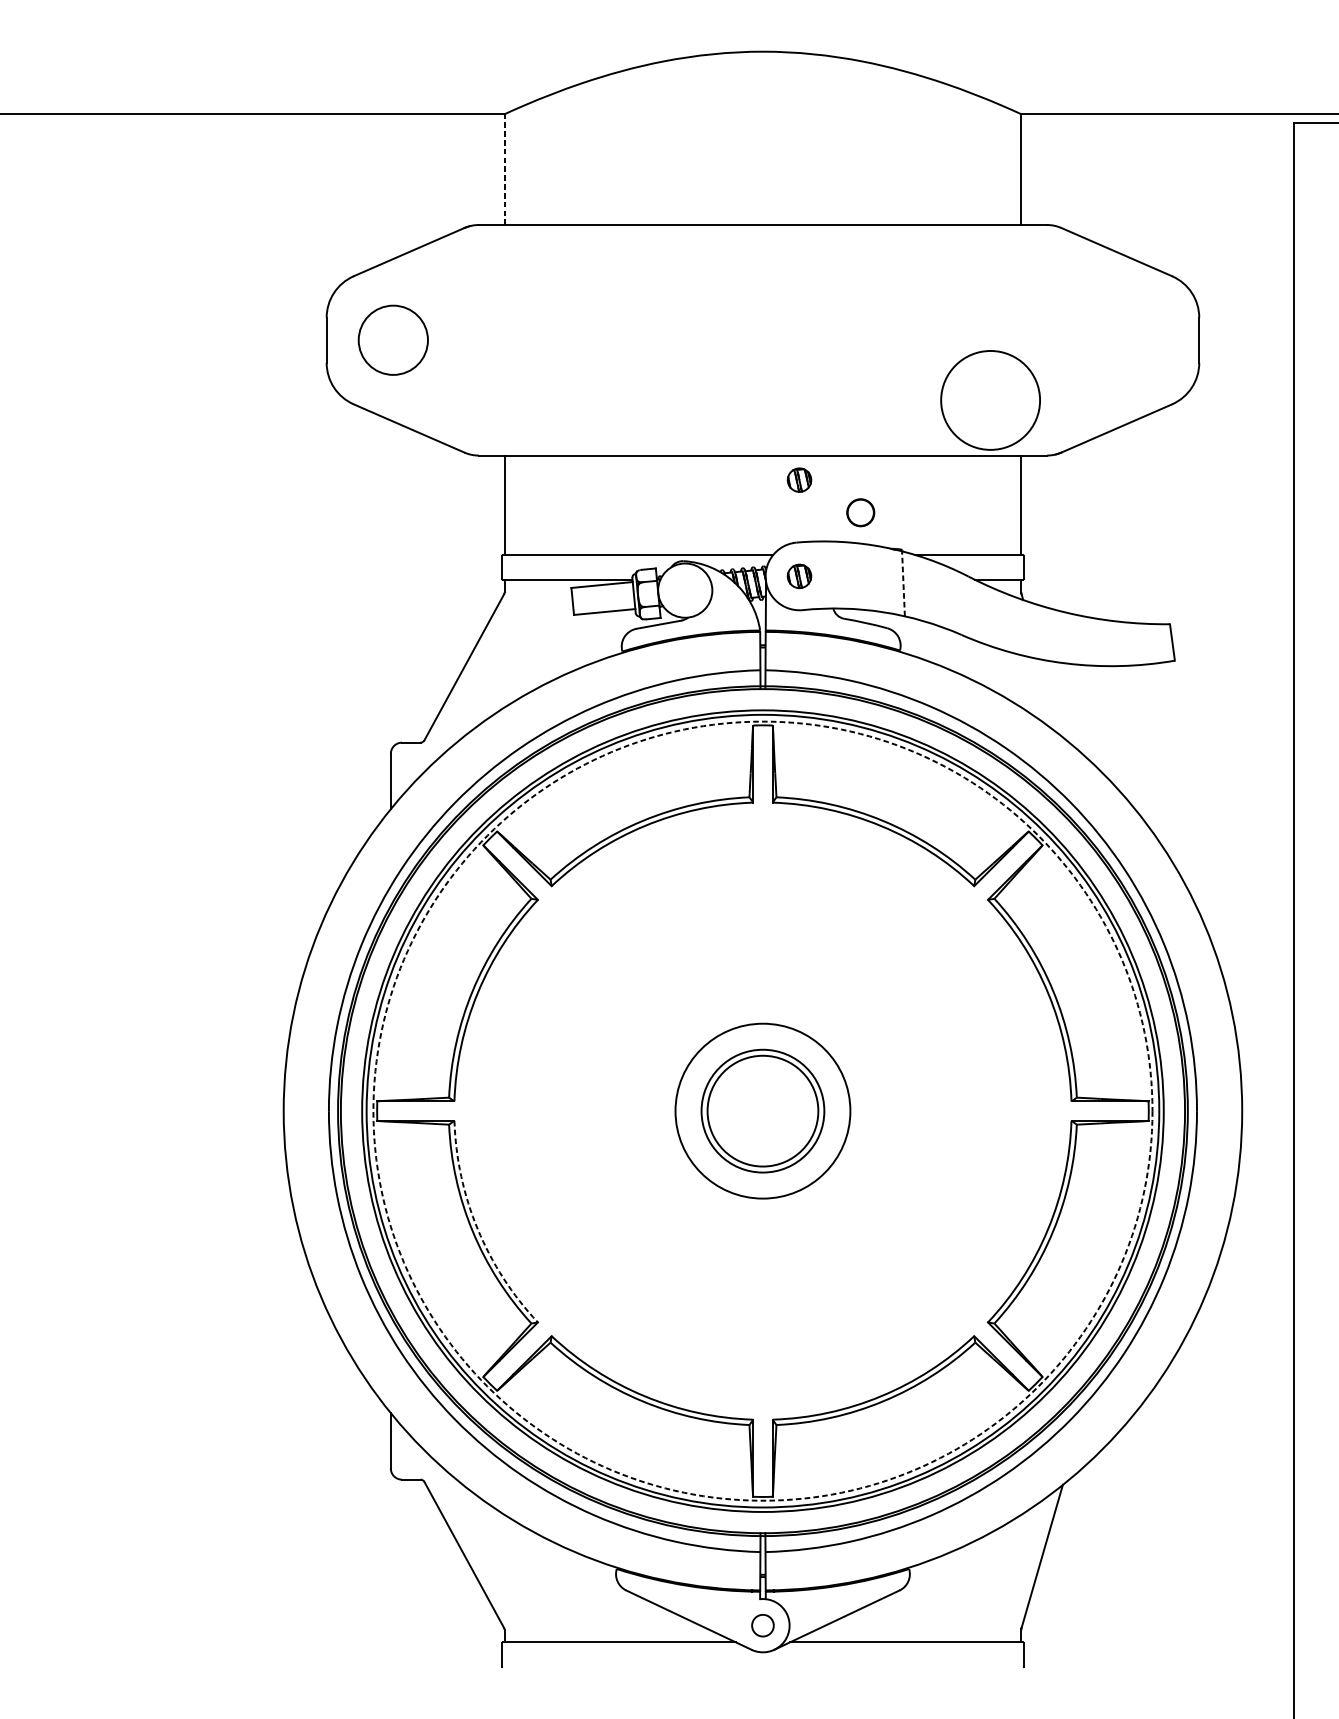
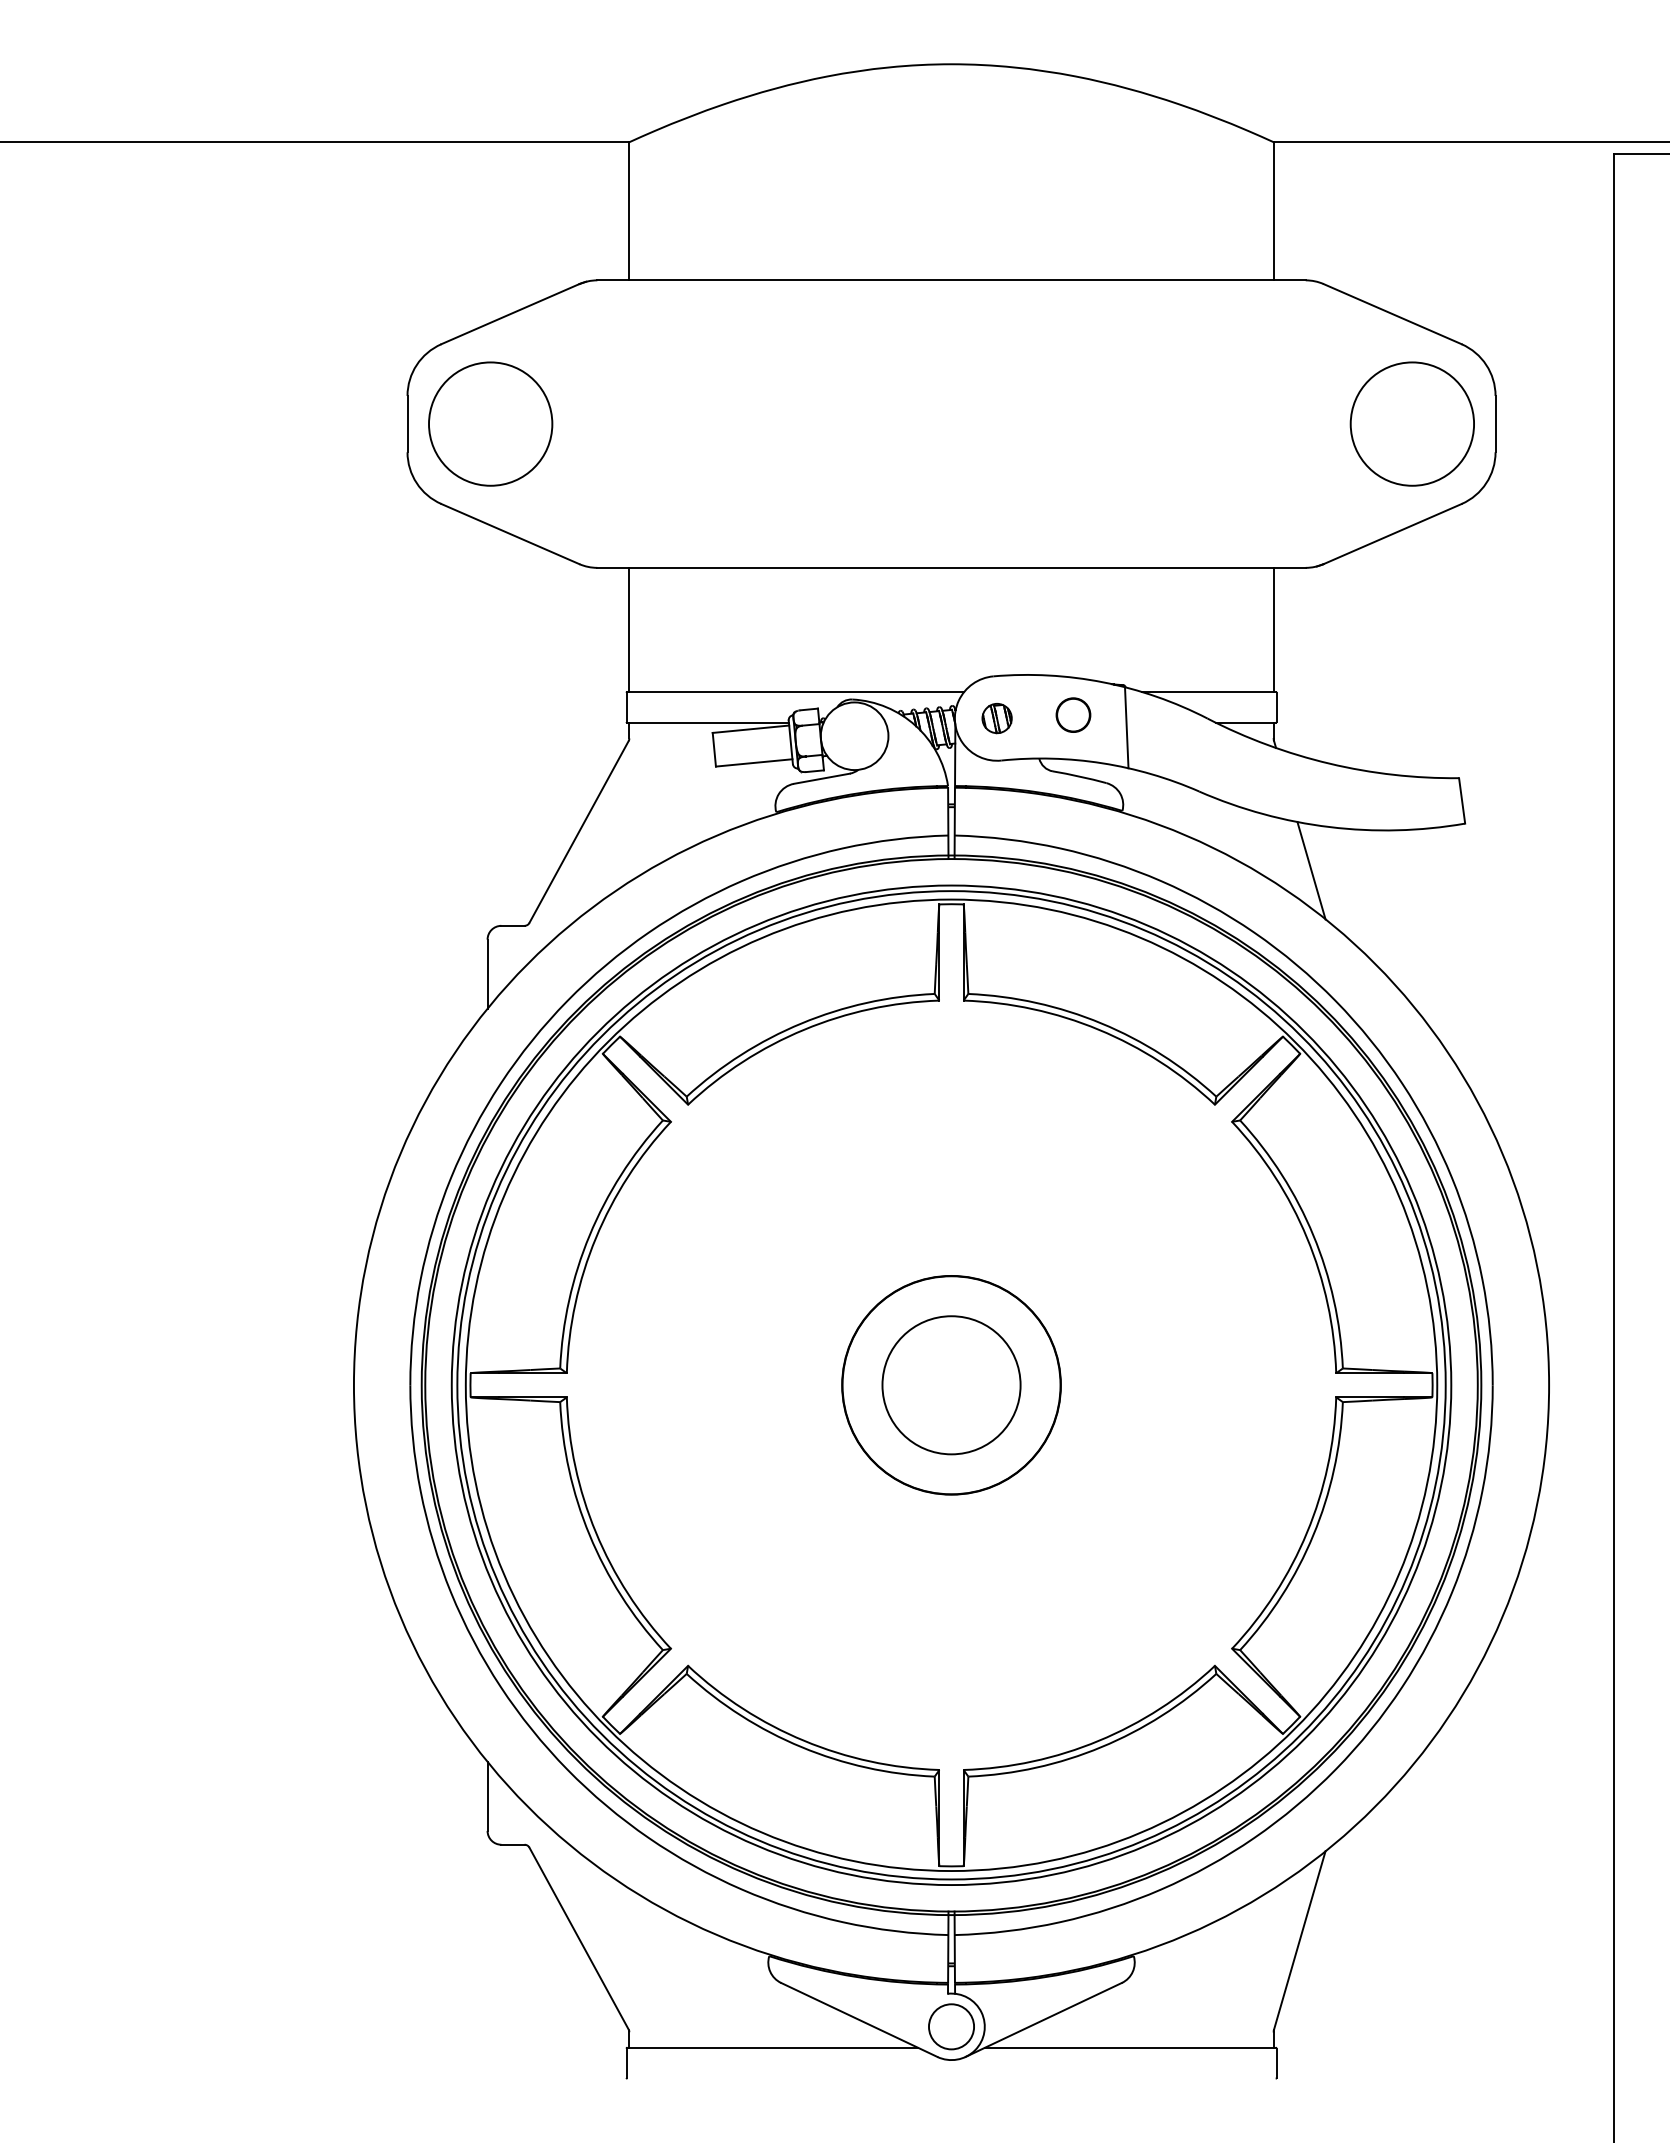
line: (504, 168) -> (629, 210), dashed -> solid
circle: (393, 339) -> (490, 423), size x1.43
circle: (989, 399) -> (1411, 423), moved
part: (799, 480) -> (996, 598), removed
part: (860, 512) -> (1073, 714), moved
line: (903, 583) -> (1126, 727), dashed -> solid
line: (1051, 698) -> (1311, 870), added
circle: (762, 1110) -> (951, 1384), size x1.43
circle: (762, 1111) -> (951, 1385), dashed -> solid
arc: (477, 1229) -> (595, 1532), dashed -> solid
circle: (762, 1625) -> (951, 2026), size x1.67

